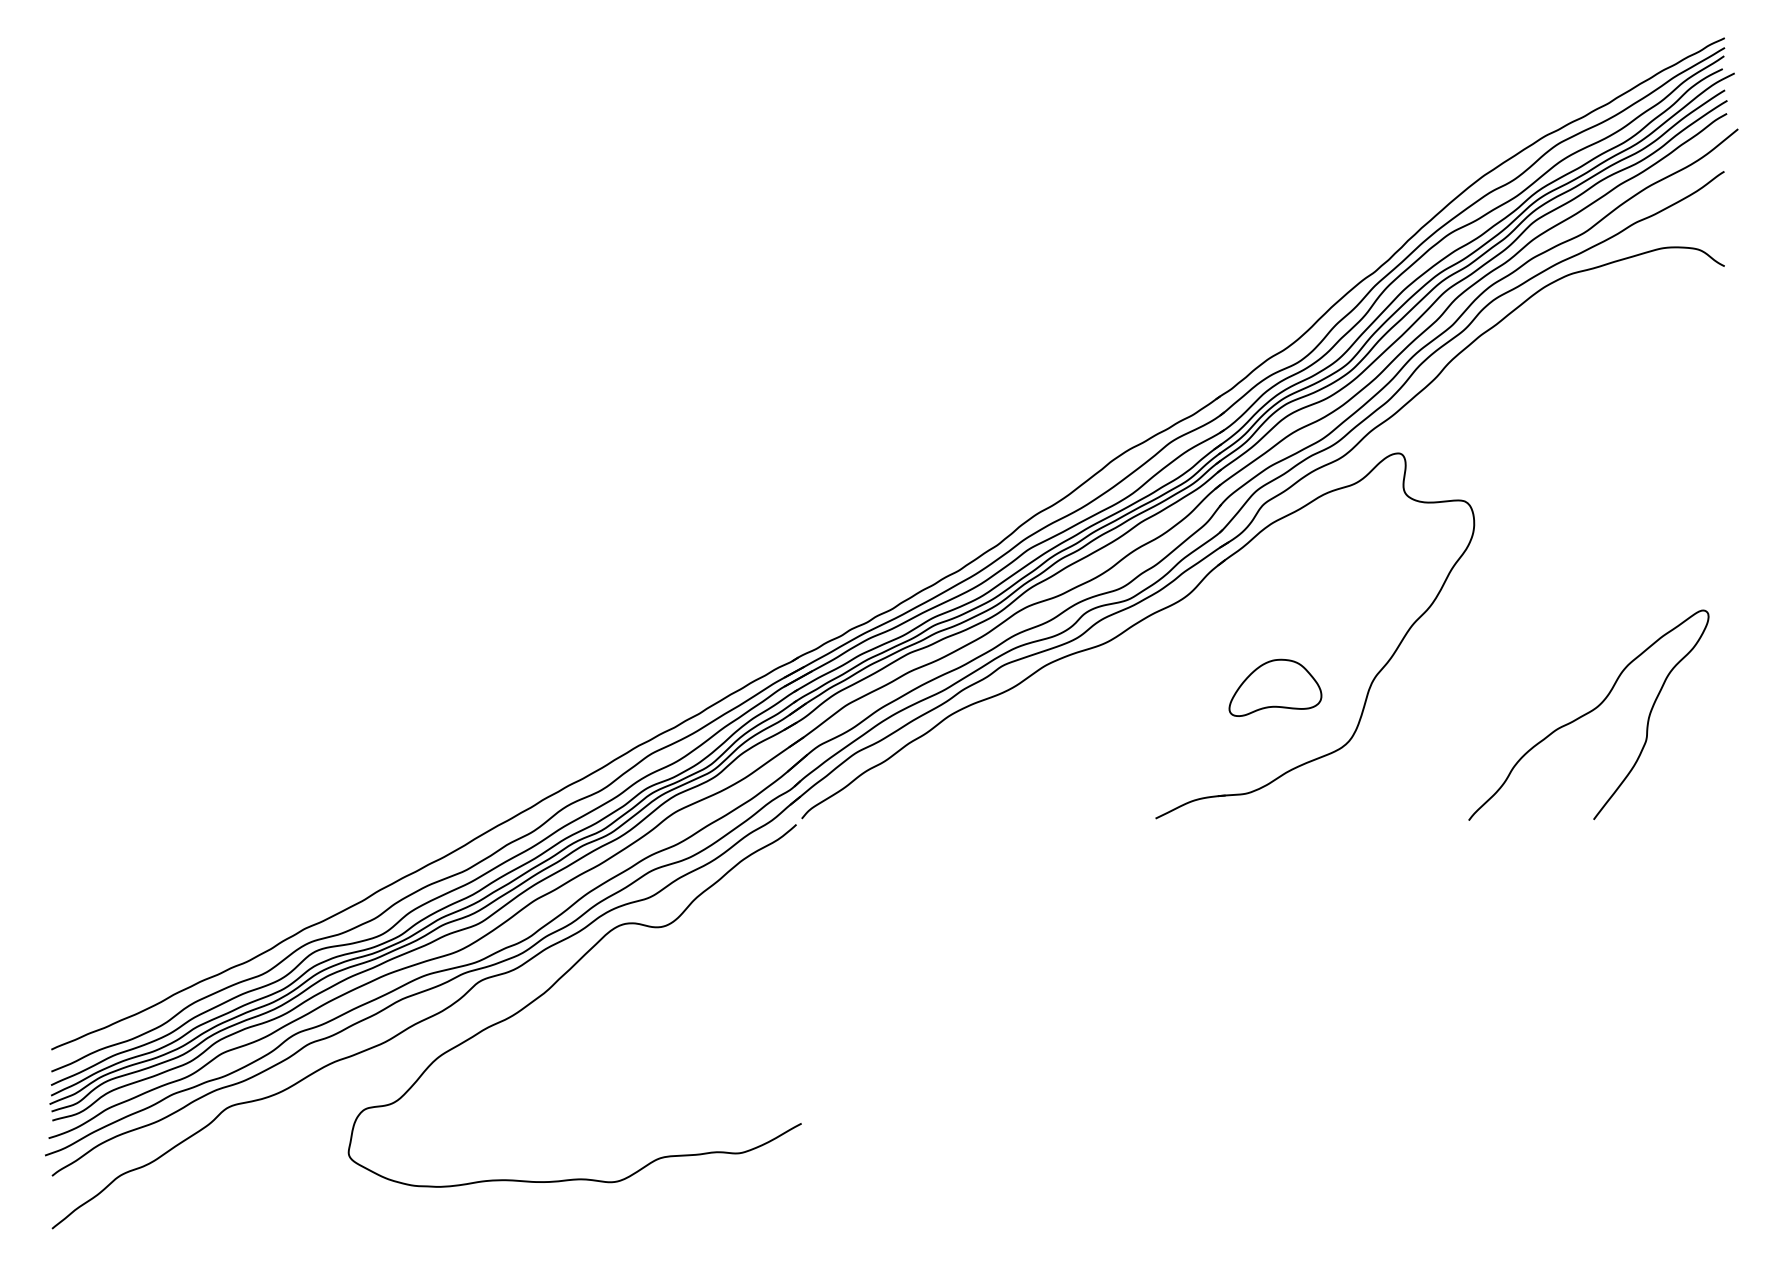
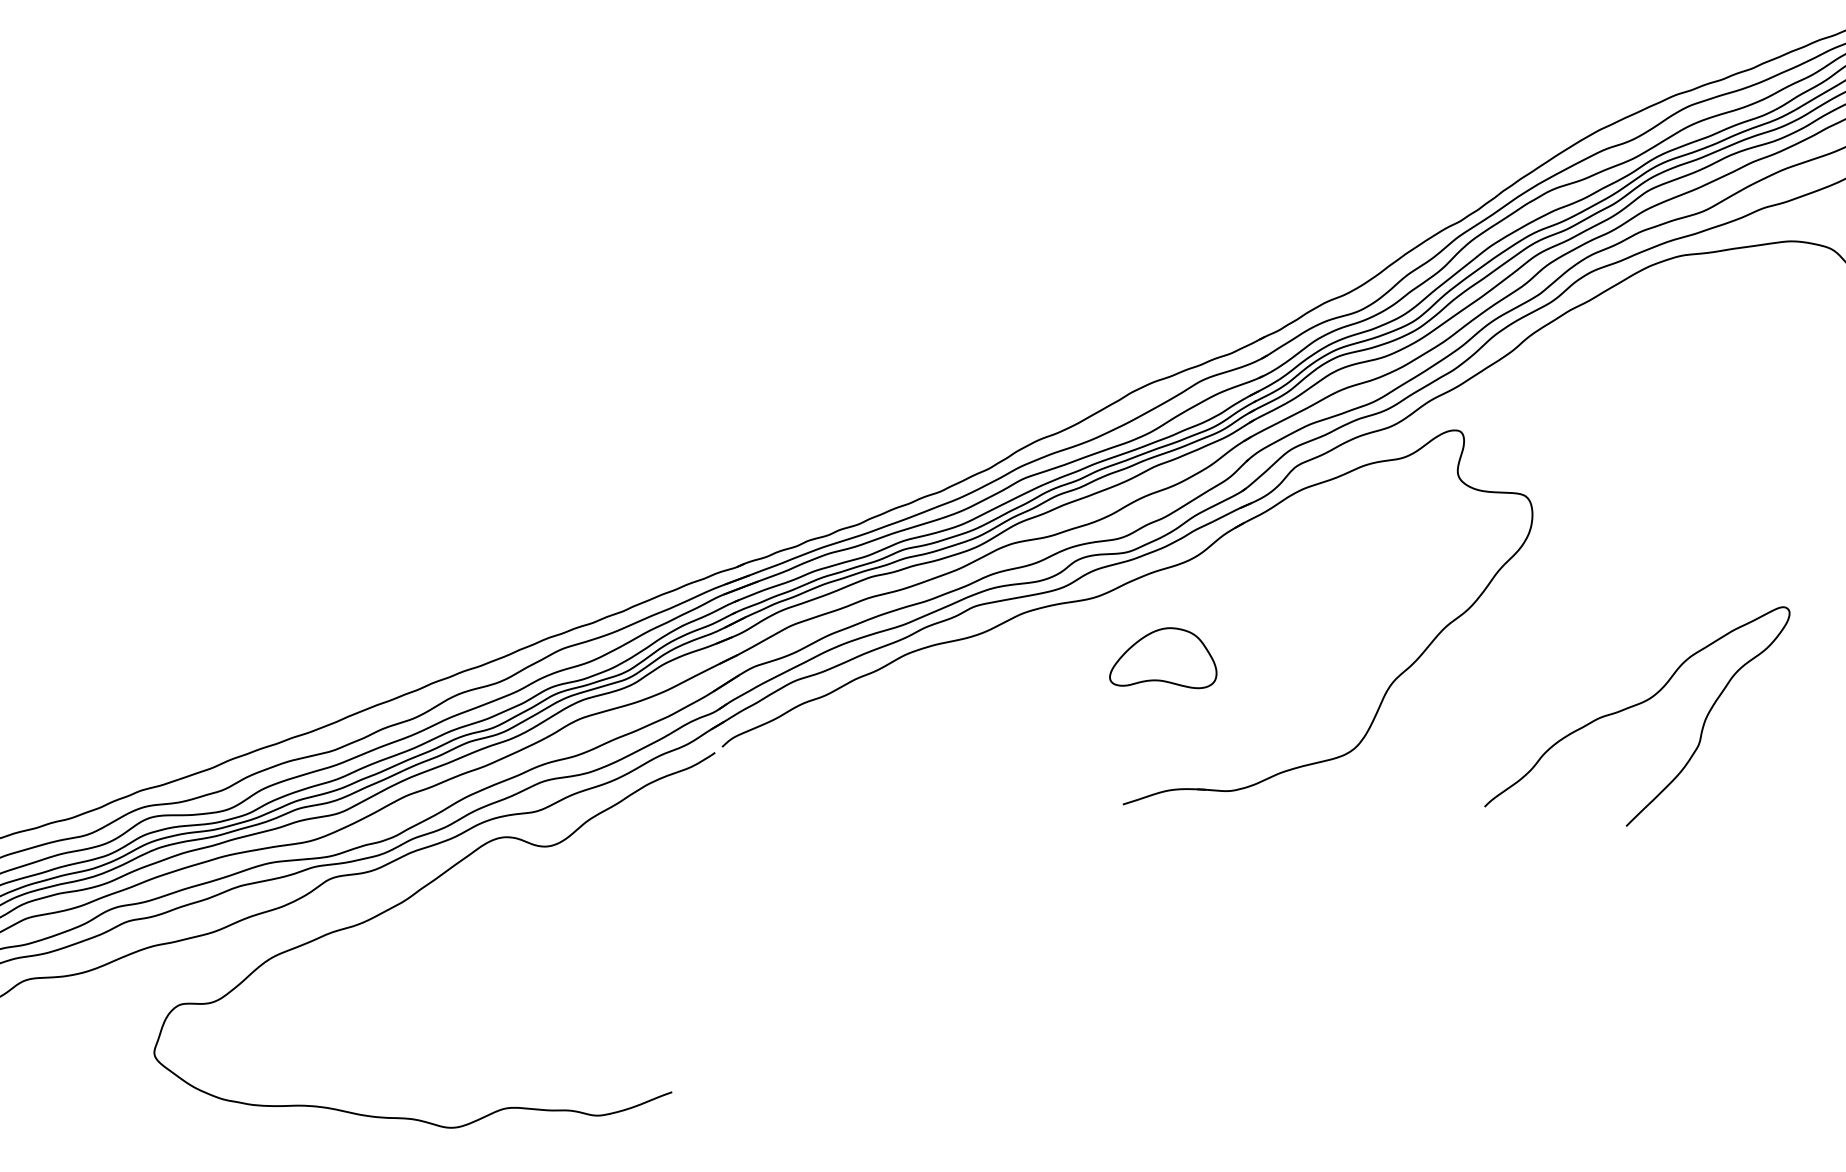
part: (1275, 687) -> (1165, 659), moved
curve: (1588, 713) -> (1637, 705), moved

